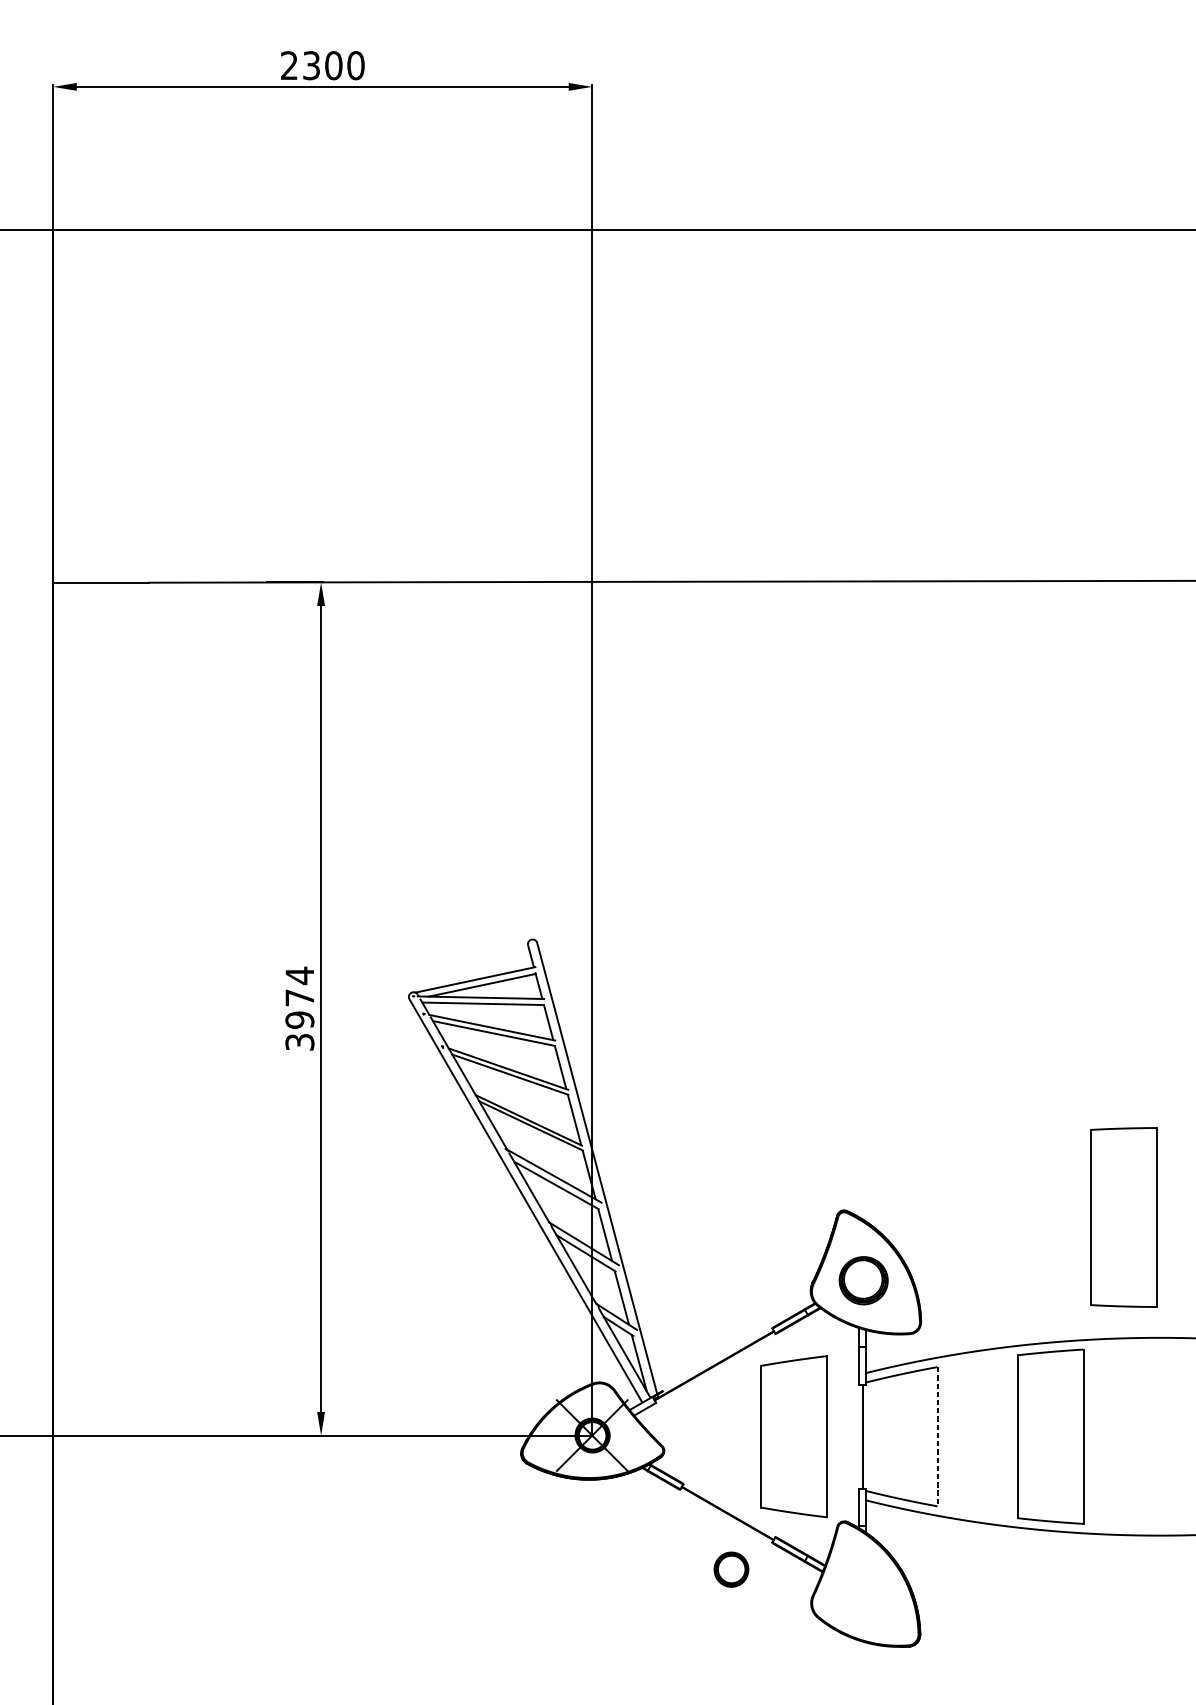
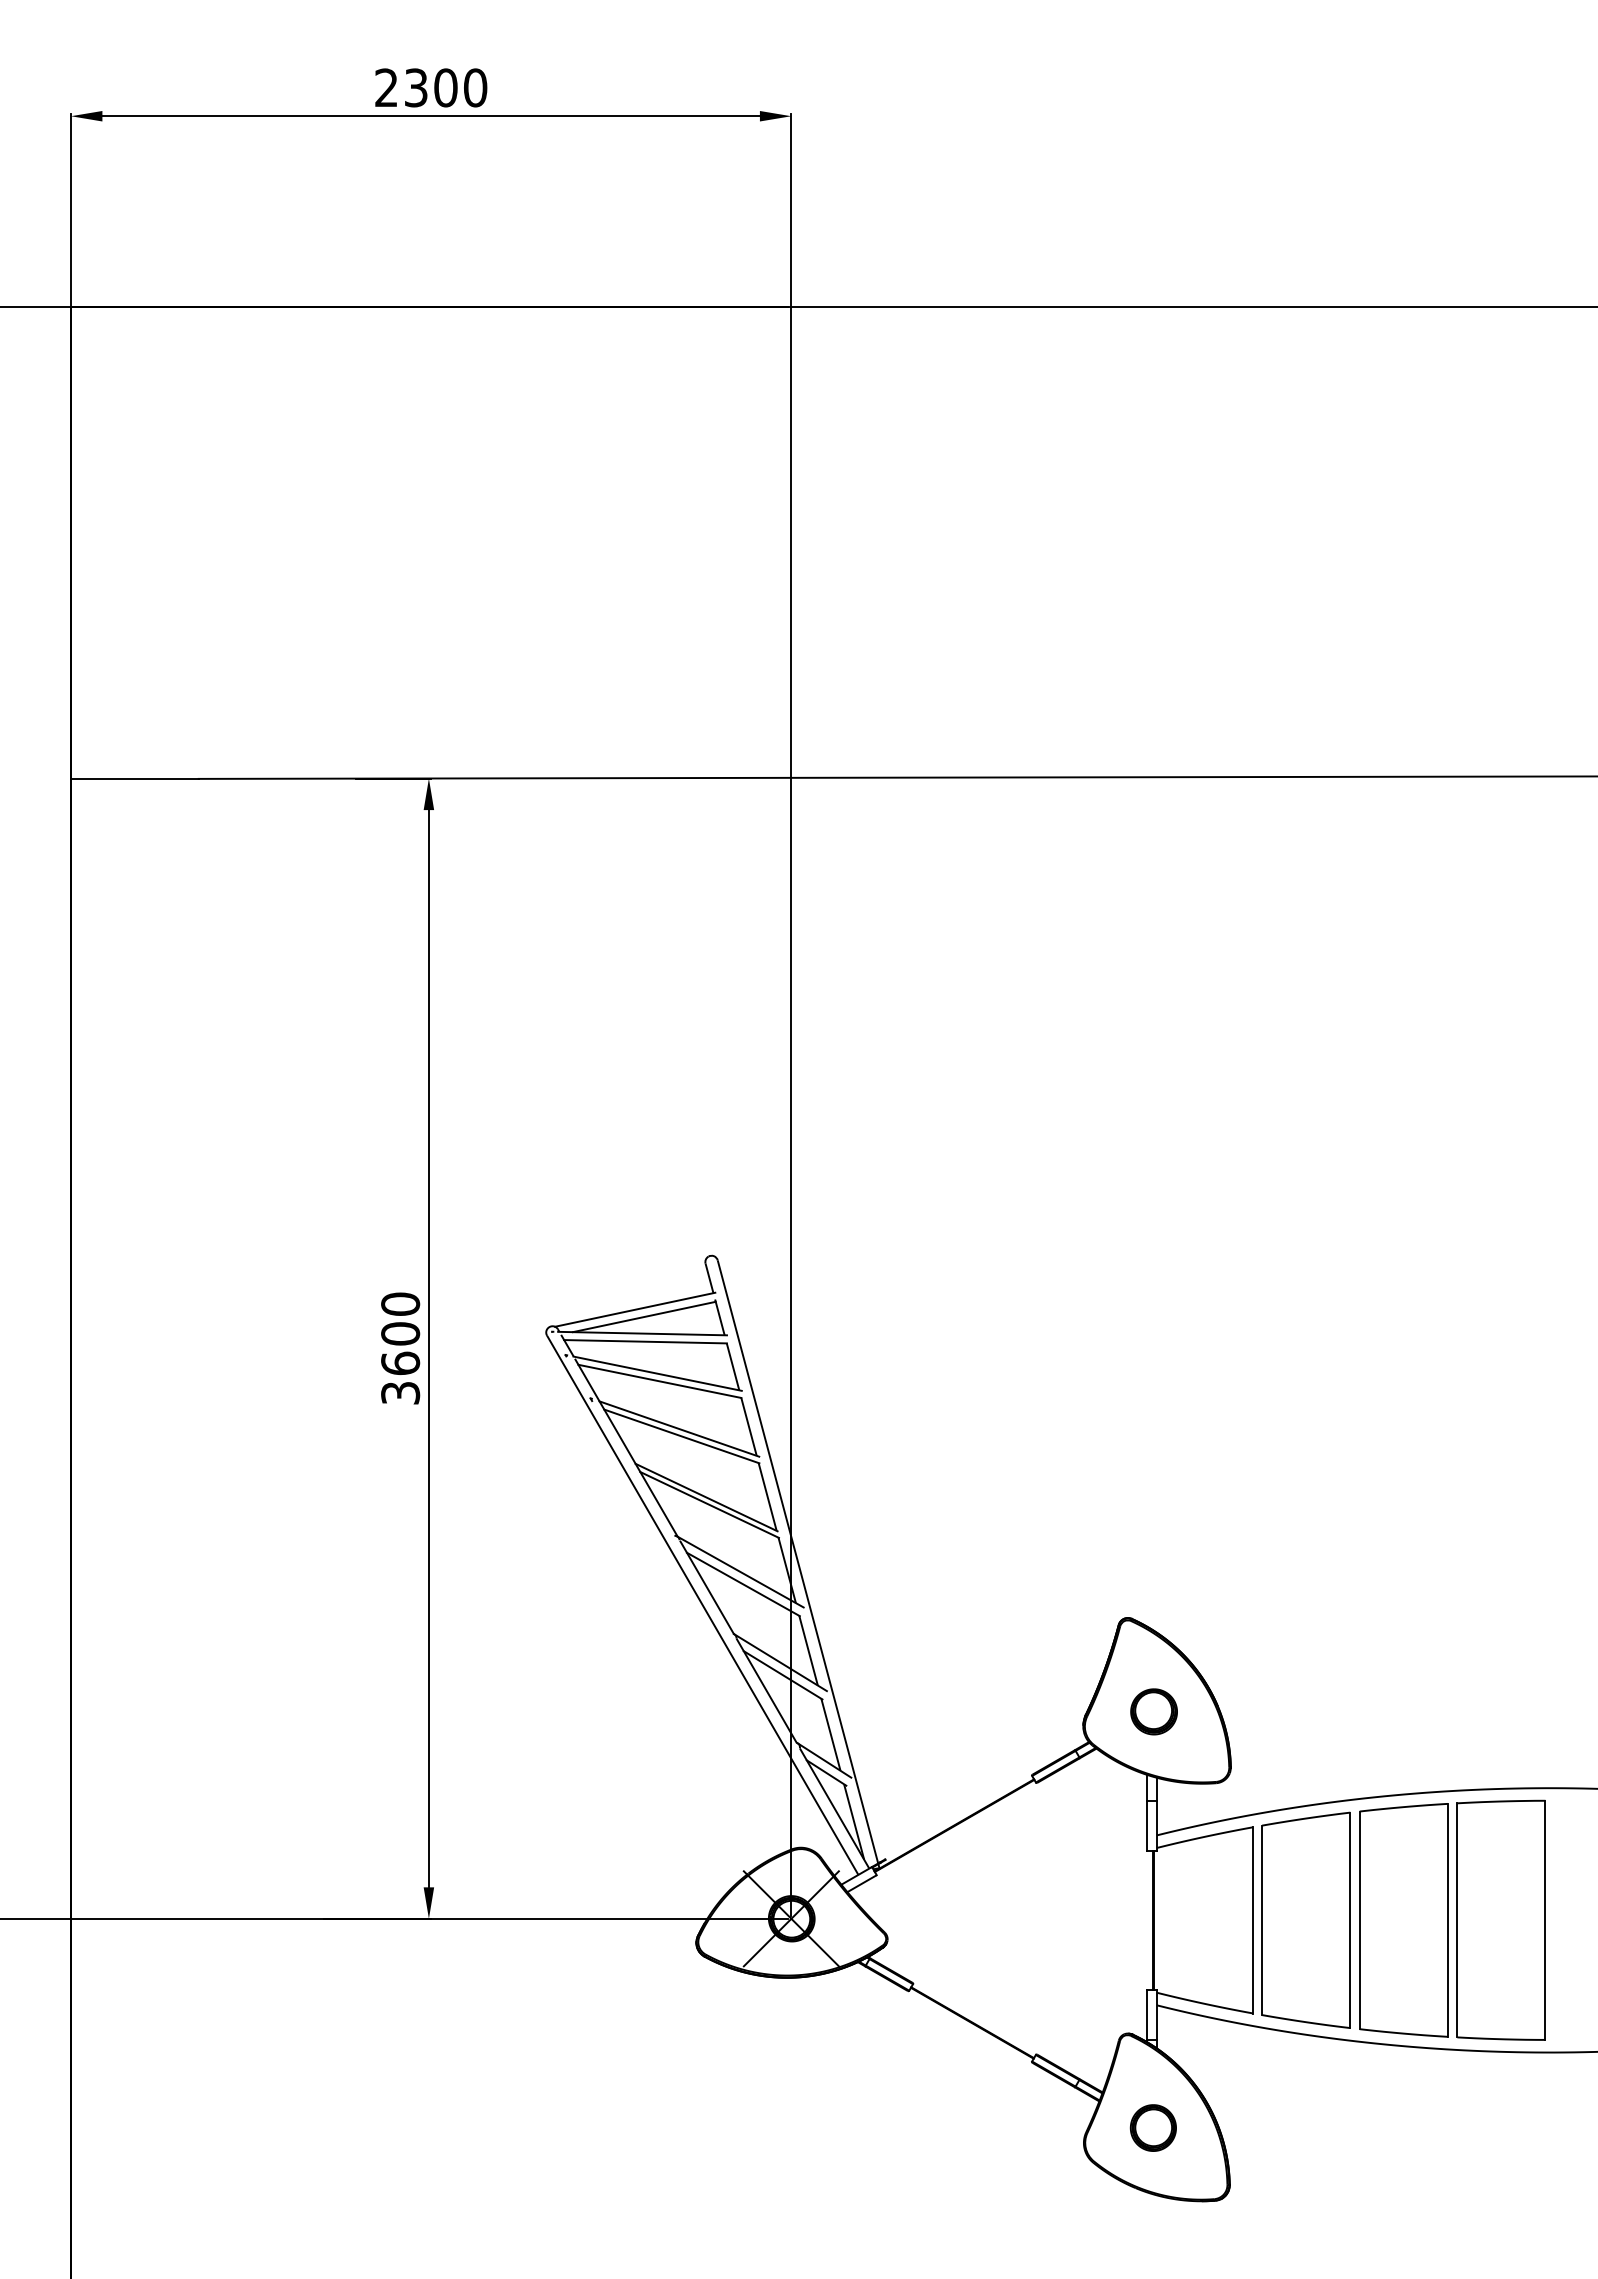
text: (299, 997) -> (400, 1333), 3974 -> 3600
part: (1122, 1216) -> (1500, 1919), moved
part: (863, 1280) -> (1153, 1711), size x0.71
part: (793, 1436) -> (1305, 1919), moved
line: (937, 1436) -> (1252, 1920), dashed -> solid
part: (730, 1569) -> (1152, 2127), moved

